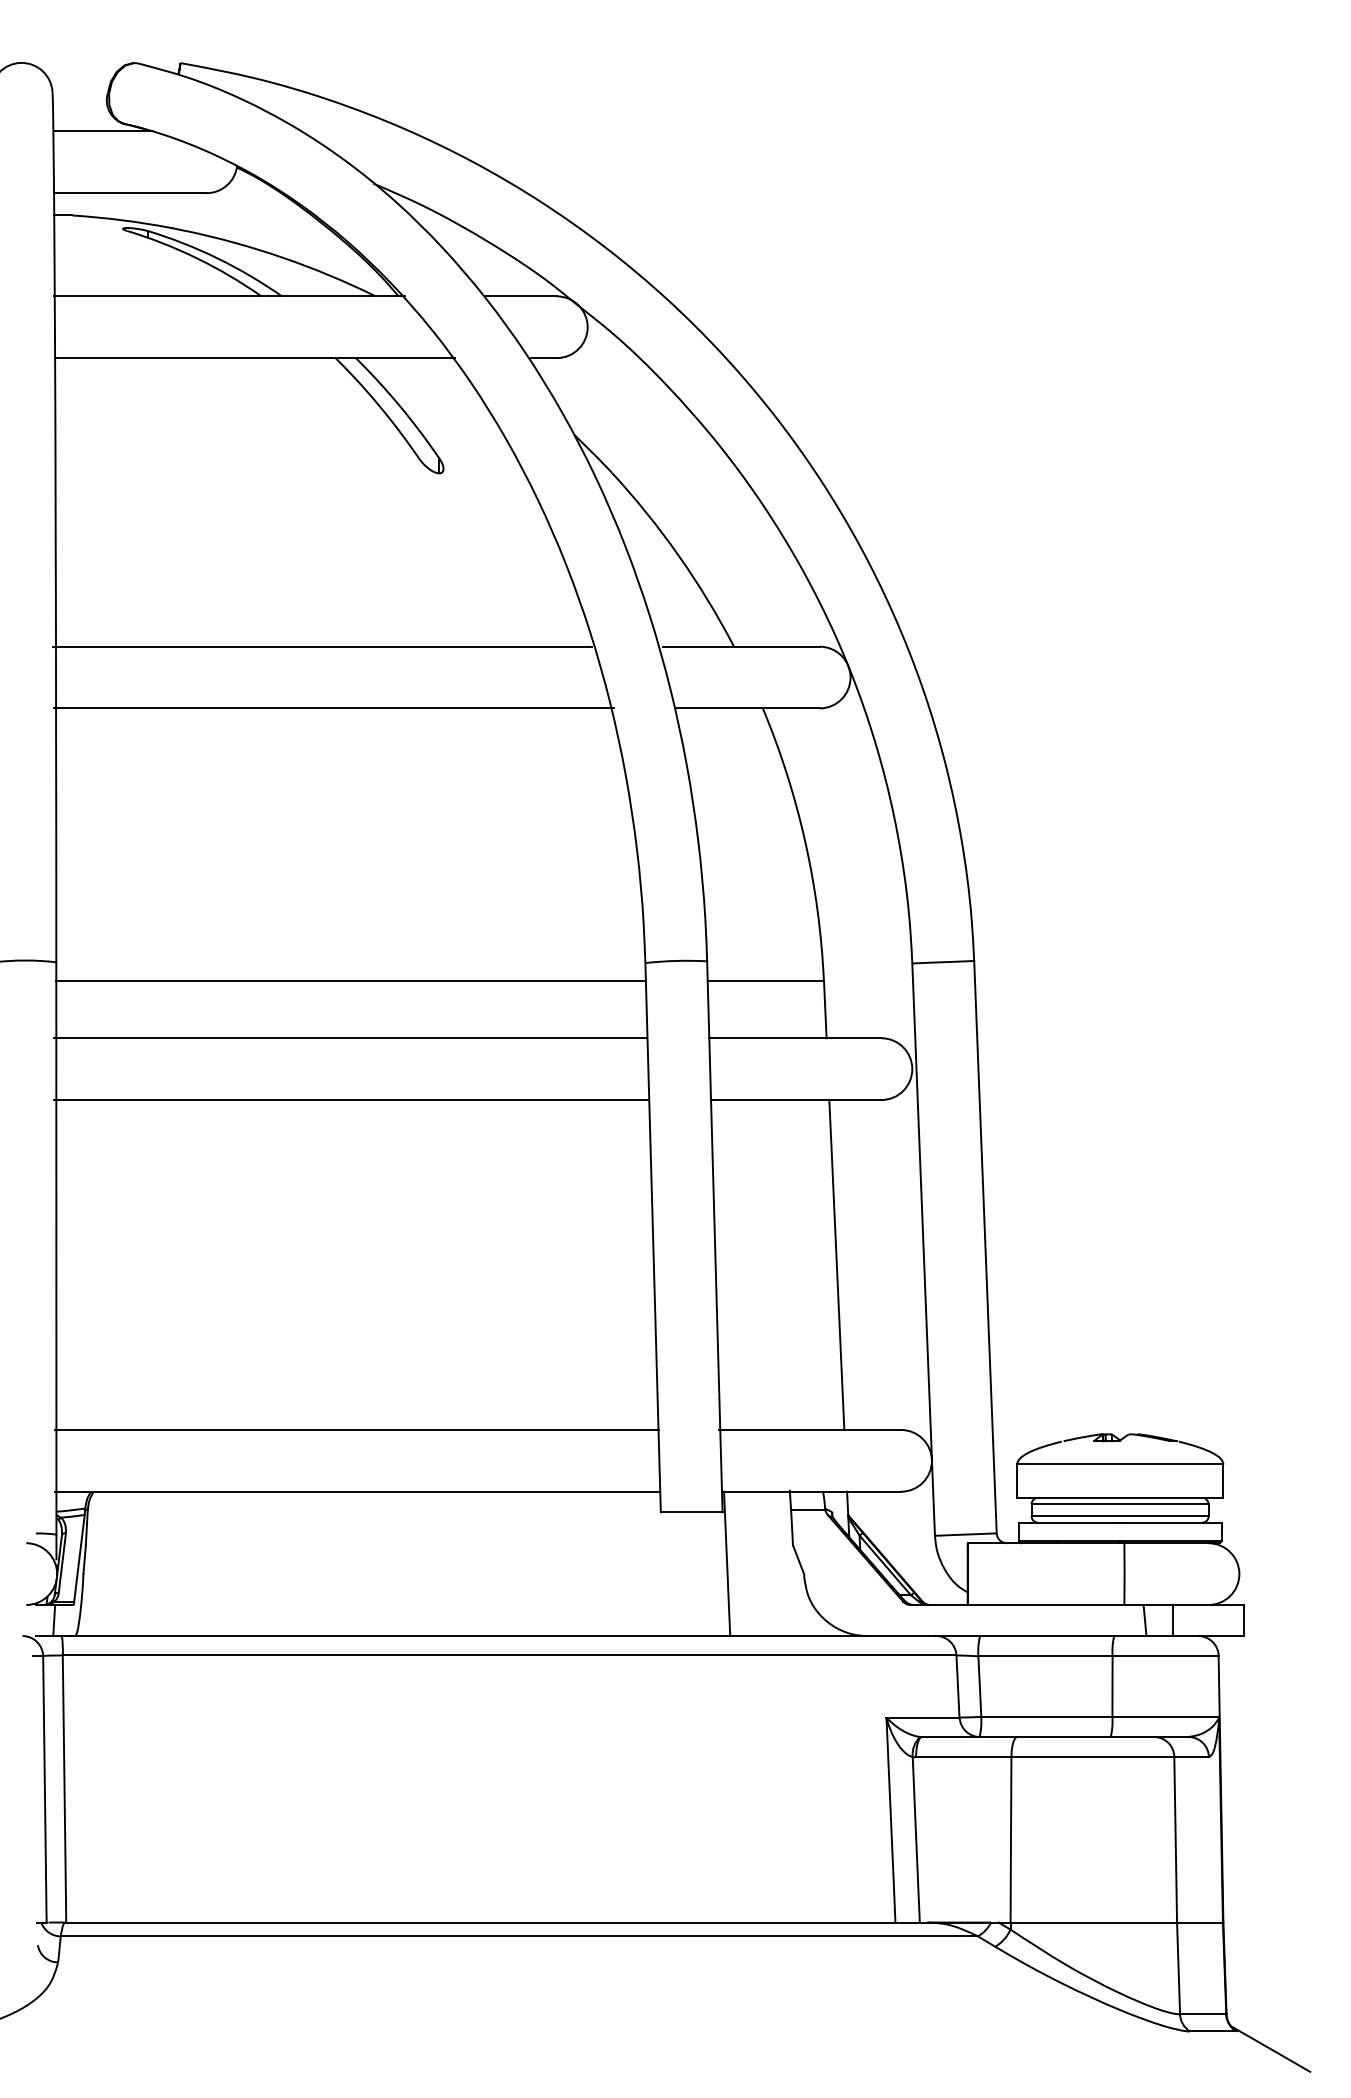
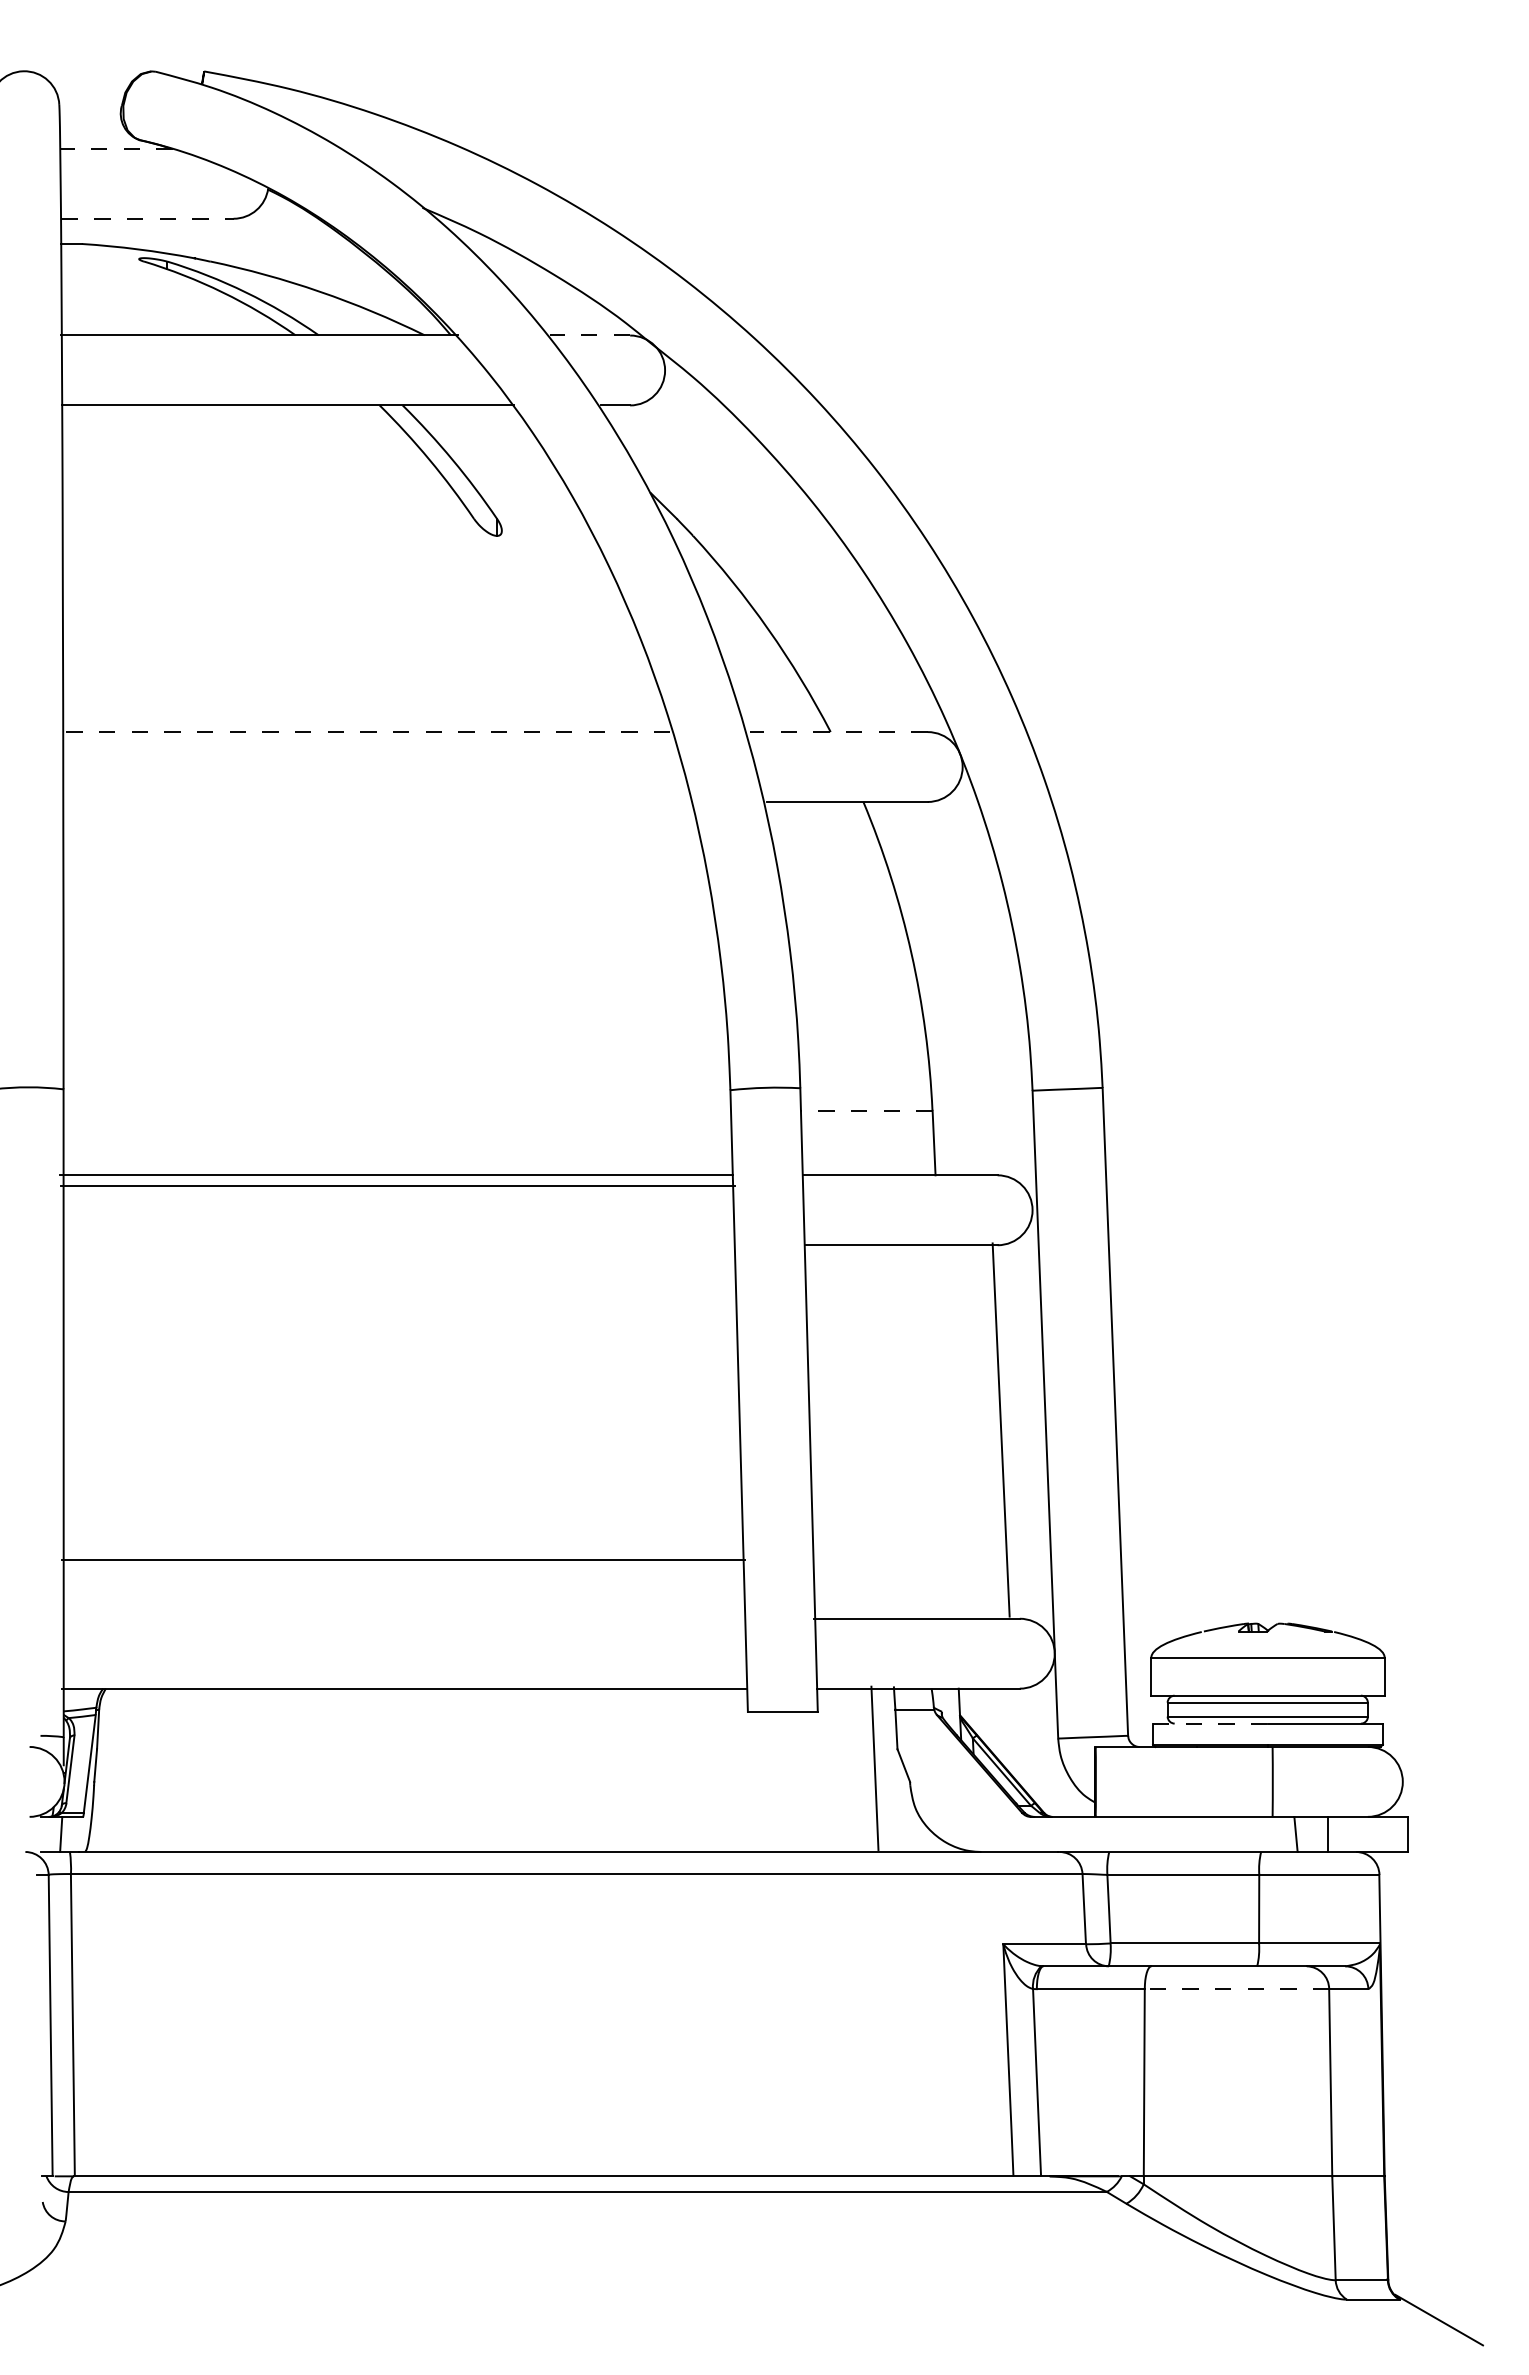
line: (103, 131) -> (116, 148), solid -> dashed
line: (130, 192) -> (147, 218), solid -> dashed
line: (521, 296) -> (590, 335), solid -> dashed
line: (322, 647) -> (364, 732), solid -> dashed
line: (740, 647) -> (838, 732), solid -> dashed
line: (333, 708) -> (377, 801), removed
line: (350, 980) -> (396, 1110), removed
line: (765, 980) -> (866, 1110), solid -> dashed
line: (351, 1100) -> (397, 1186), moved
line: (836, 1264) -> (1000, 1429), moved
line: (356, 1429) -> (403, 1559), moved
line: (1070, 1522) -> (1211, 1723), solid -> dashed
line: (726, 1563) -> (874, 1767), moved
line: (1092, 1757) -> (1236, 1989), solid -> dashed

